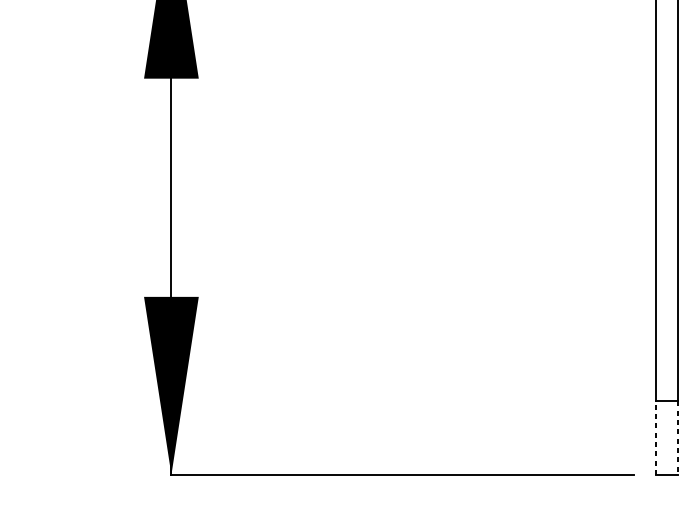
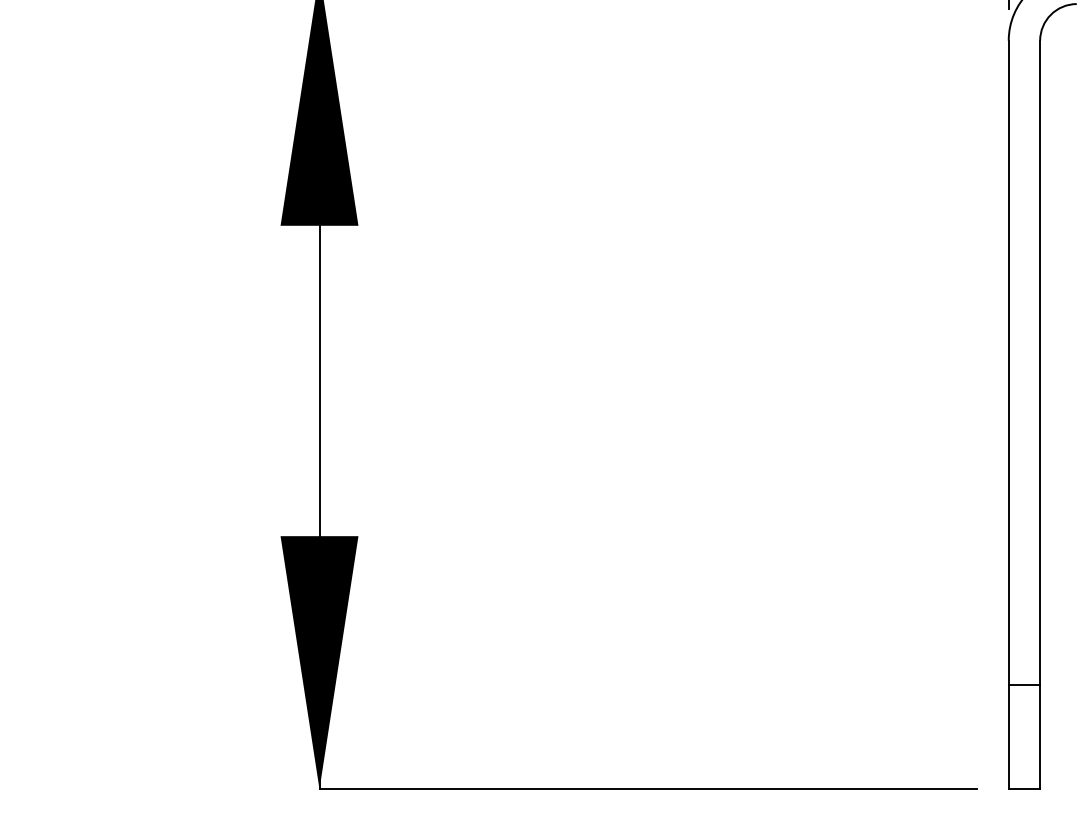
line: (655, 437) -> (1008, 736), dashed -> solid
line: (678, 438) -> (1040, 737), dashed -> solid

